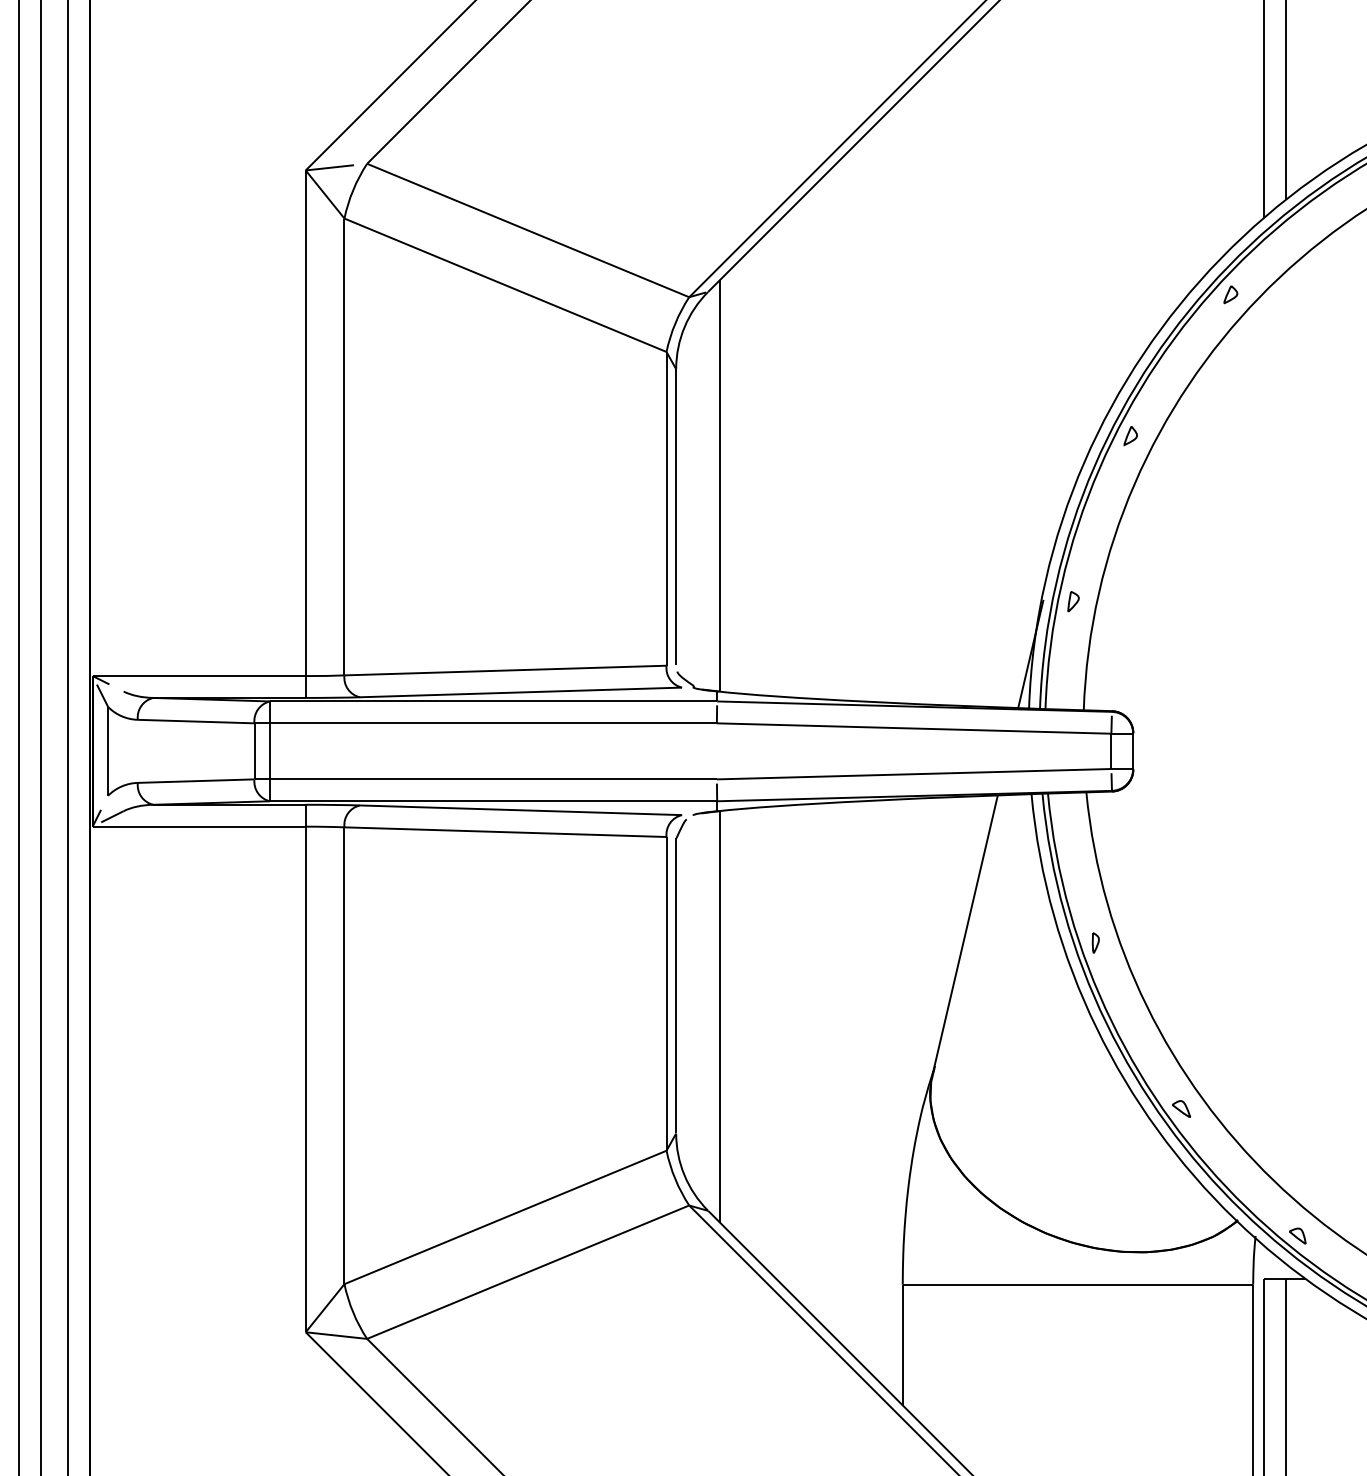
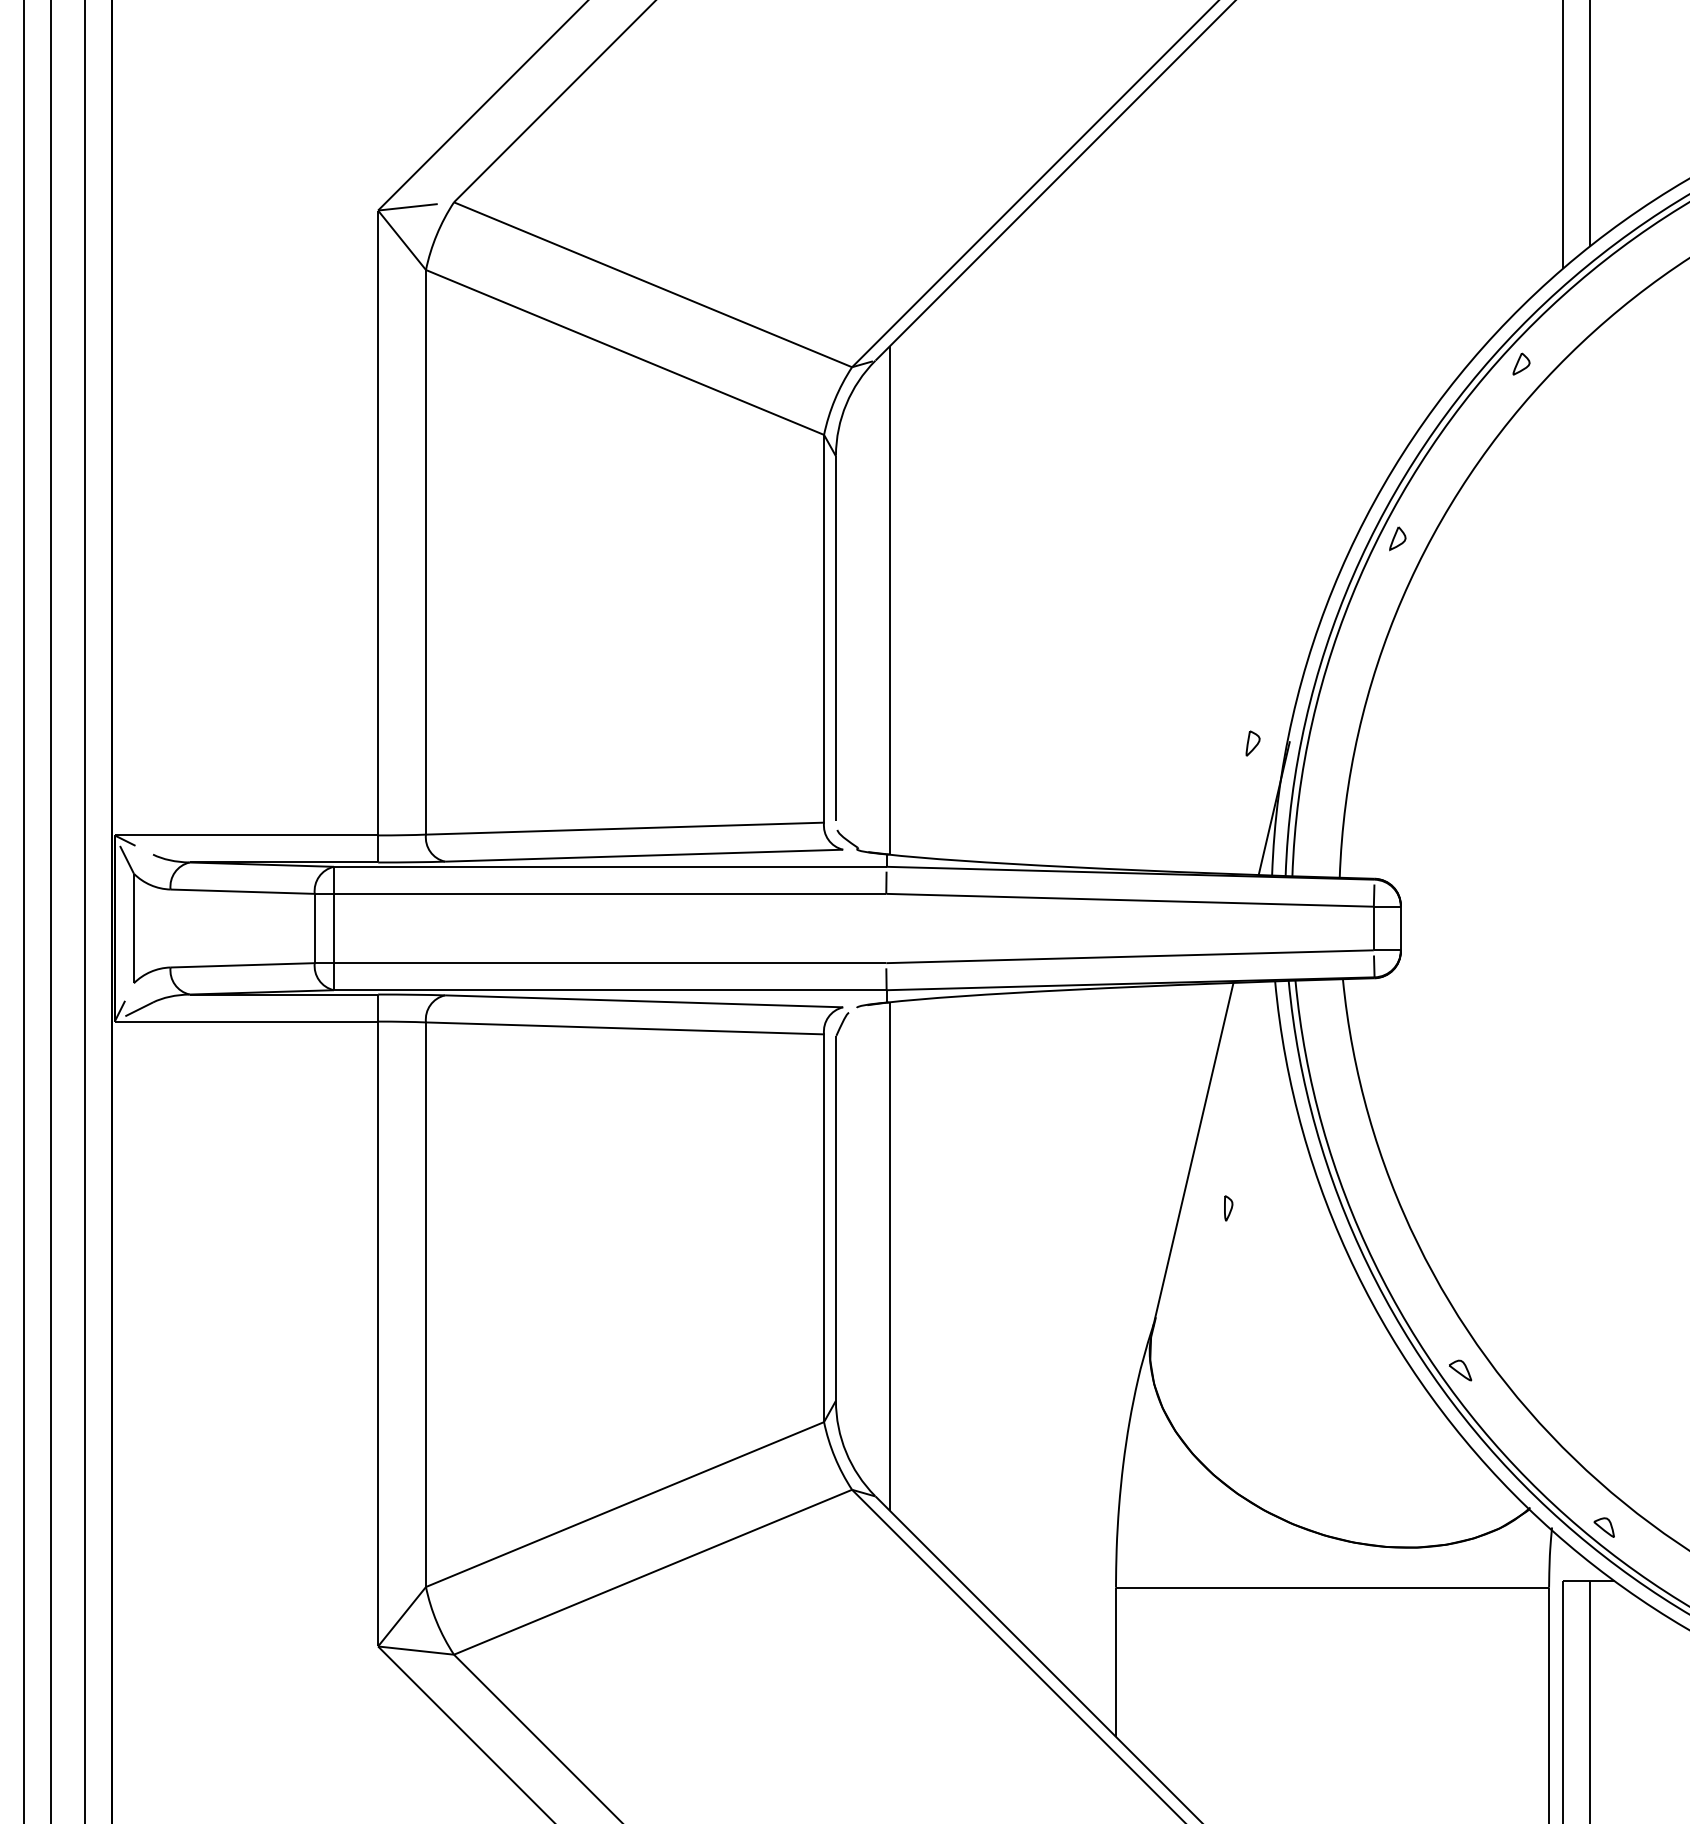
part: (1073, 601) -> (1252, 743), moved
part: (1095, 943) -> (1228, 1208), moved

